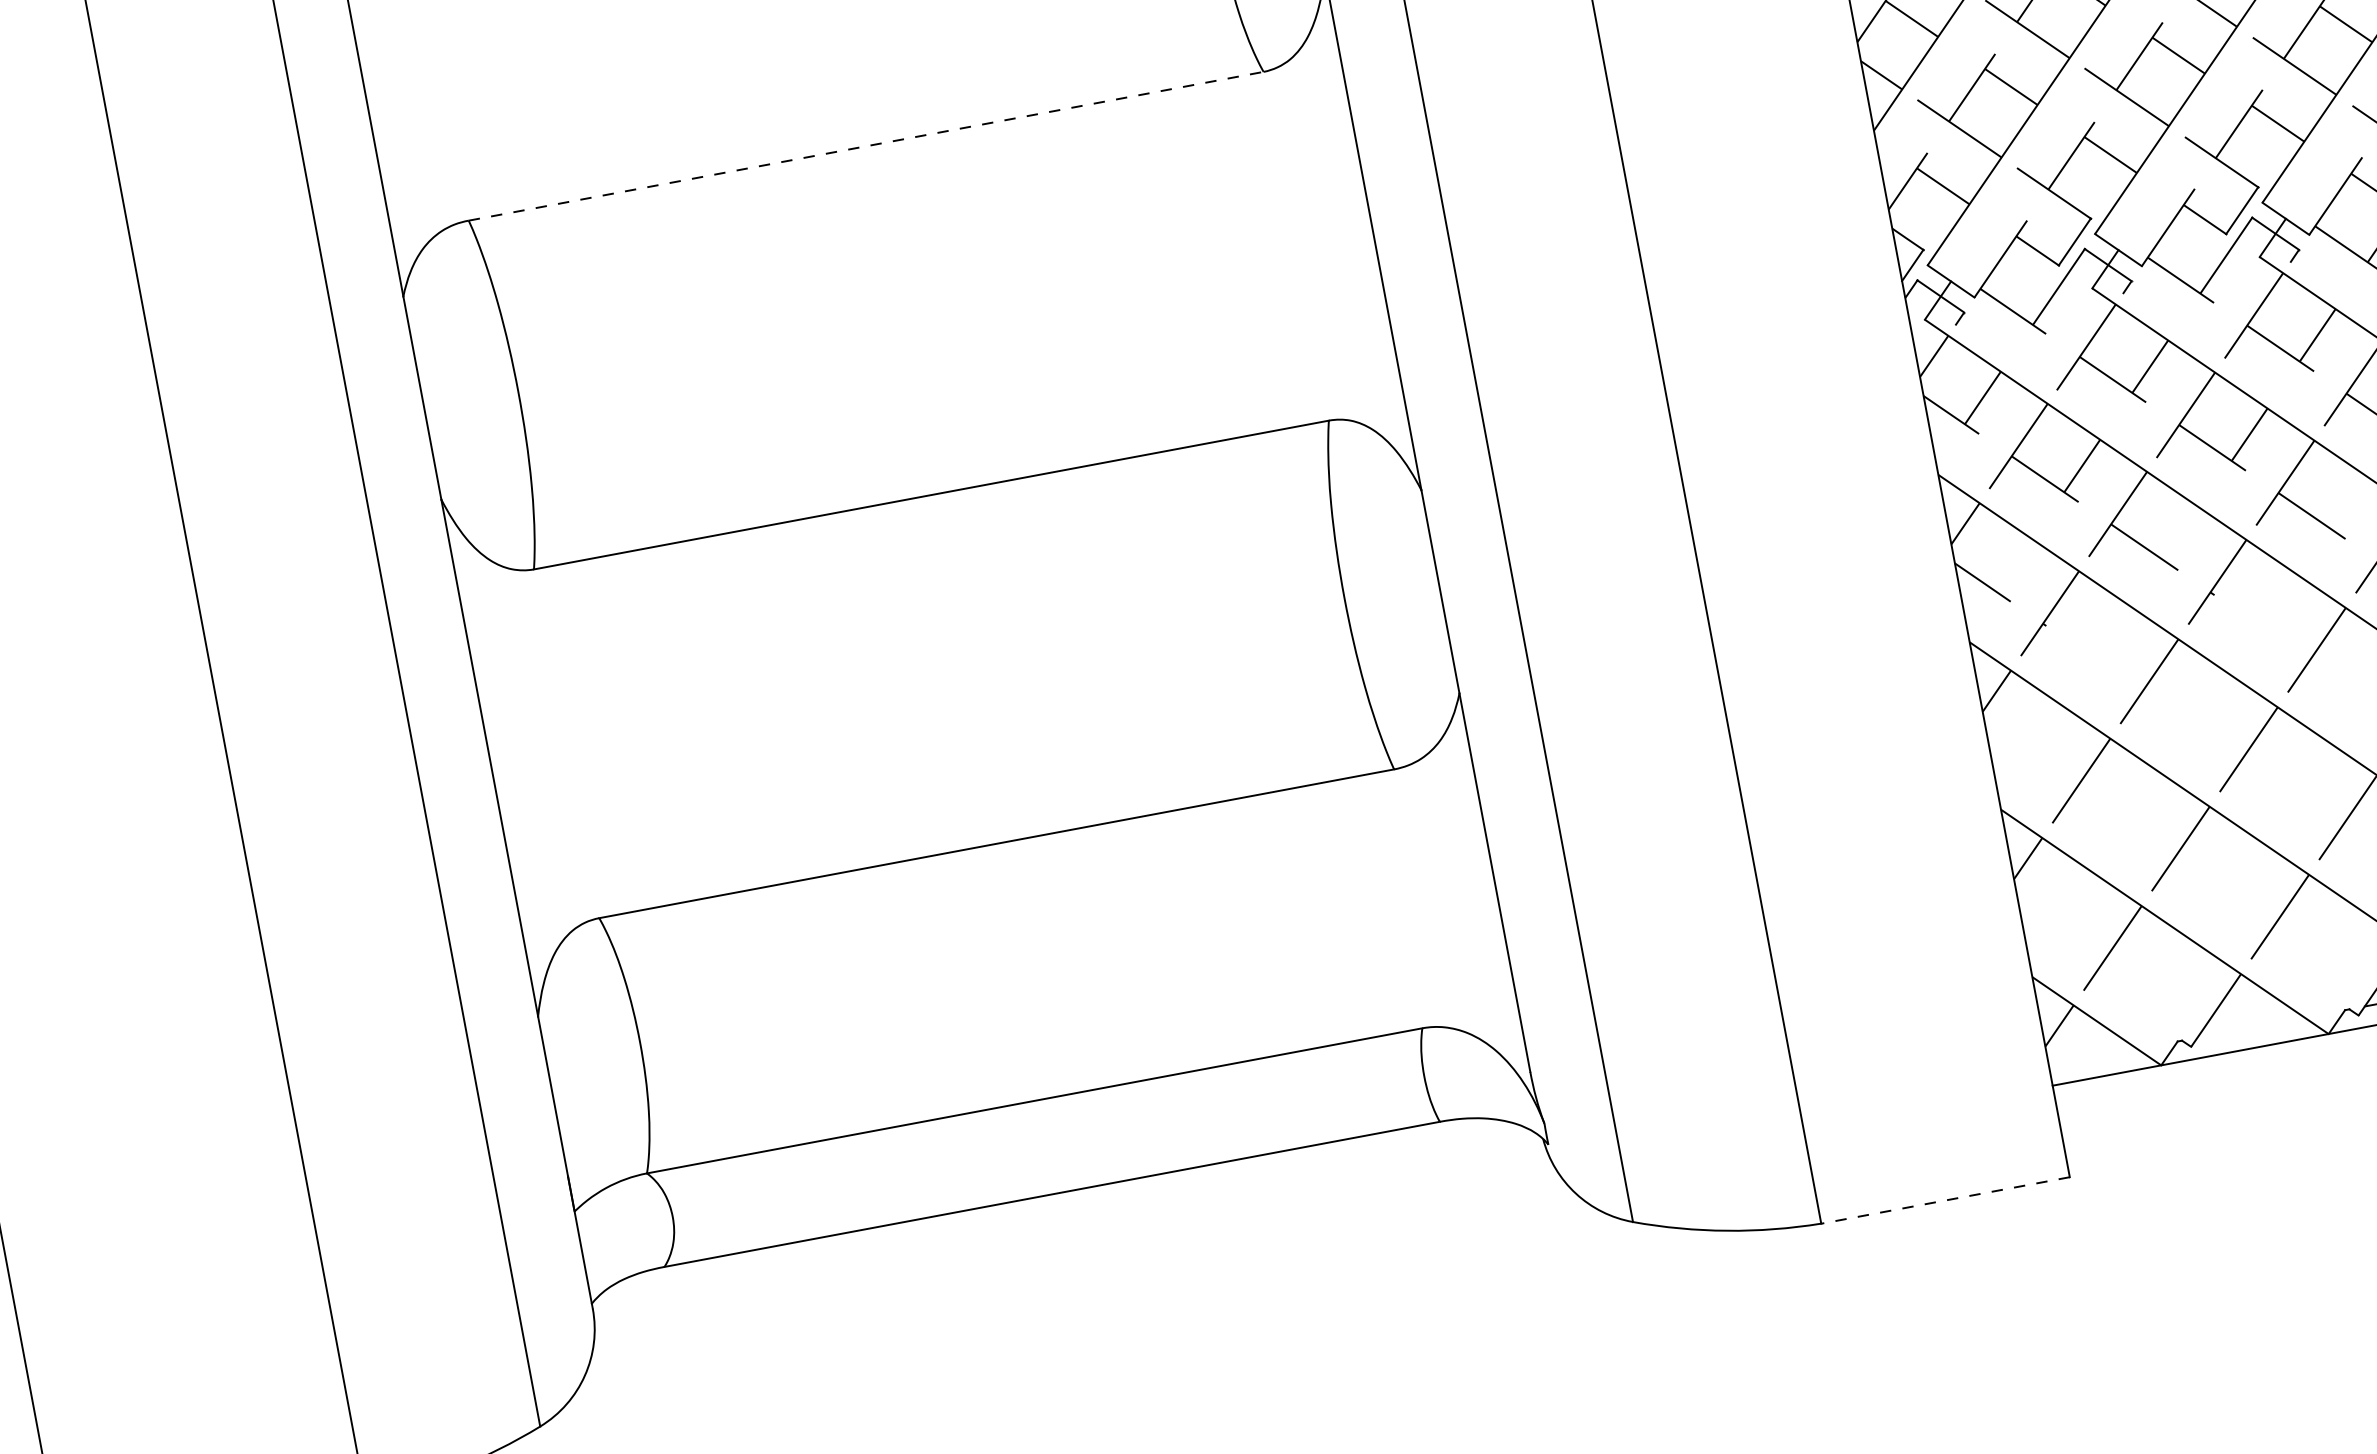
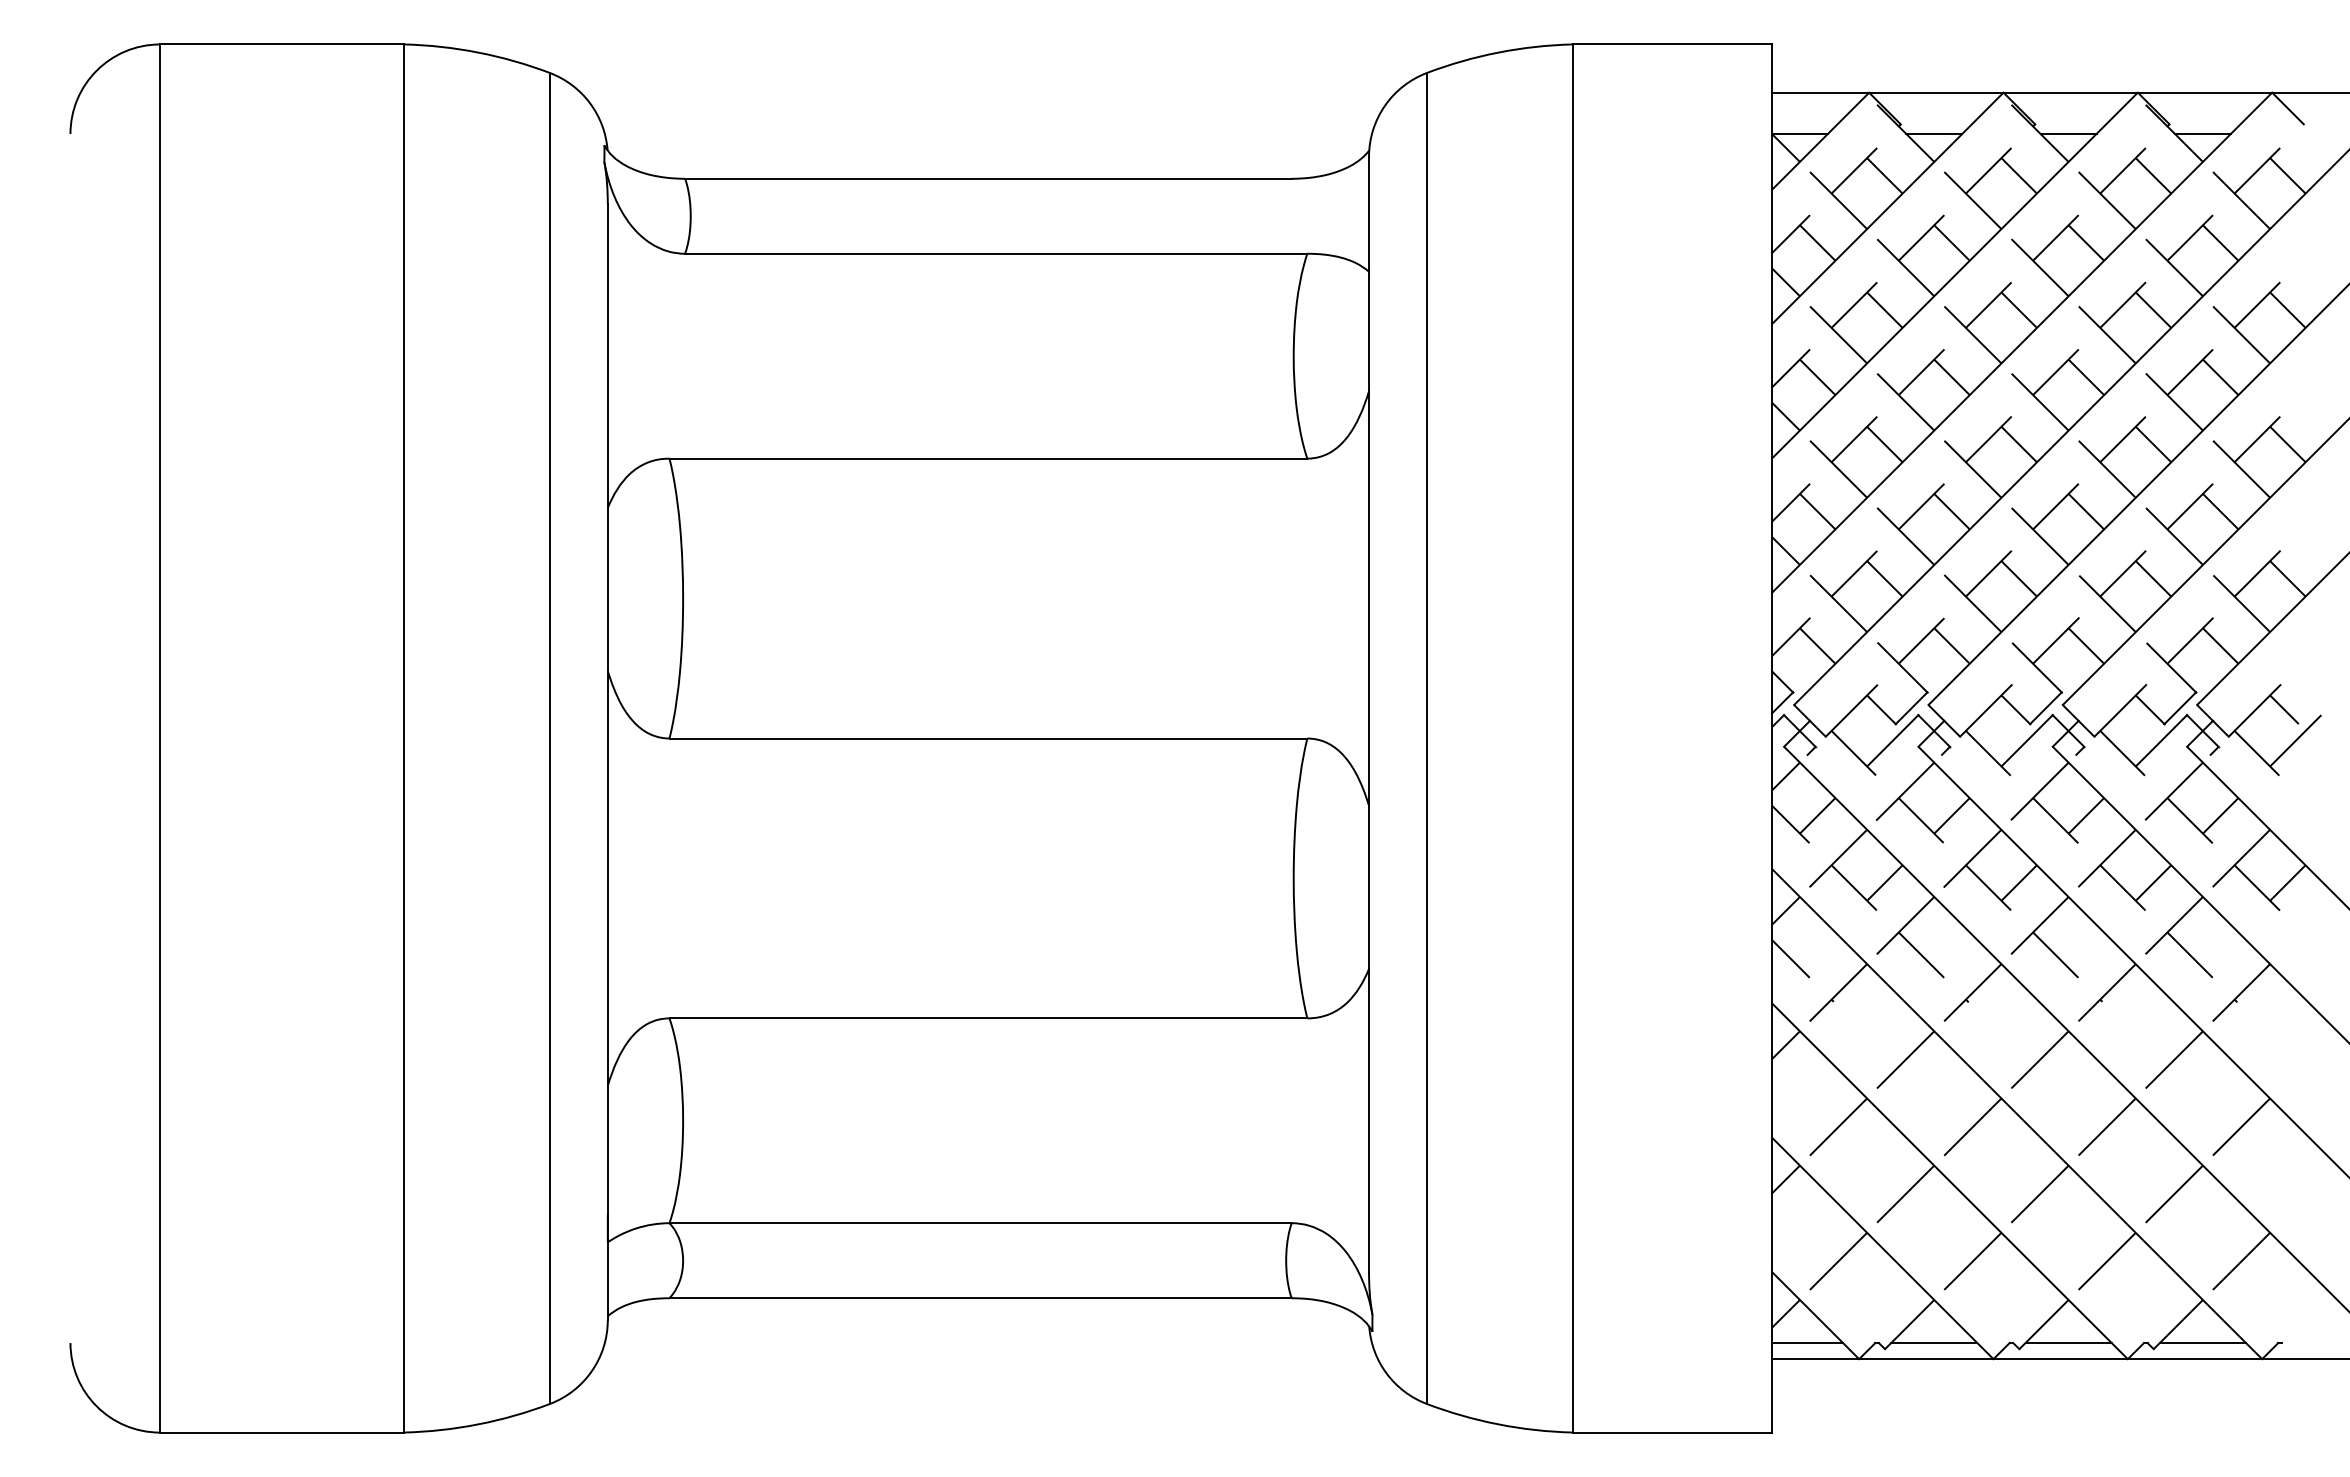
line: (866, 146) -> (988, 458), dashed -> solid
line: (2251, 1028) -> (1934, 1343), added
line: (2093, 1057) -> (1807, 1343), added
line: (1945, 1200) -> (1672, 1432), dashed -> solid

